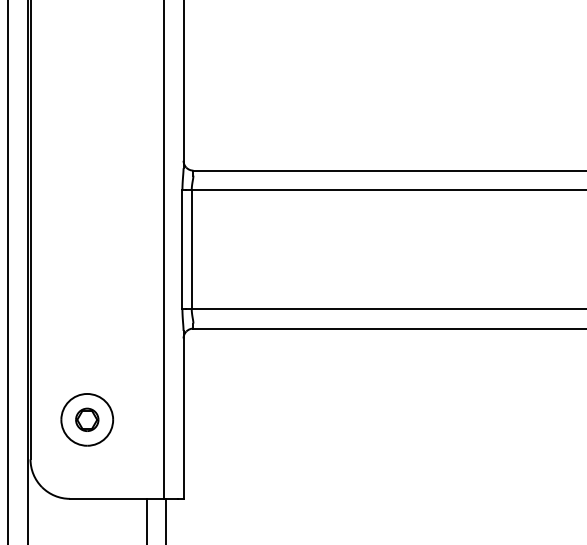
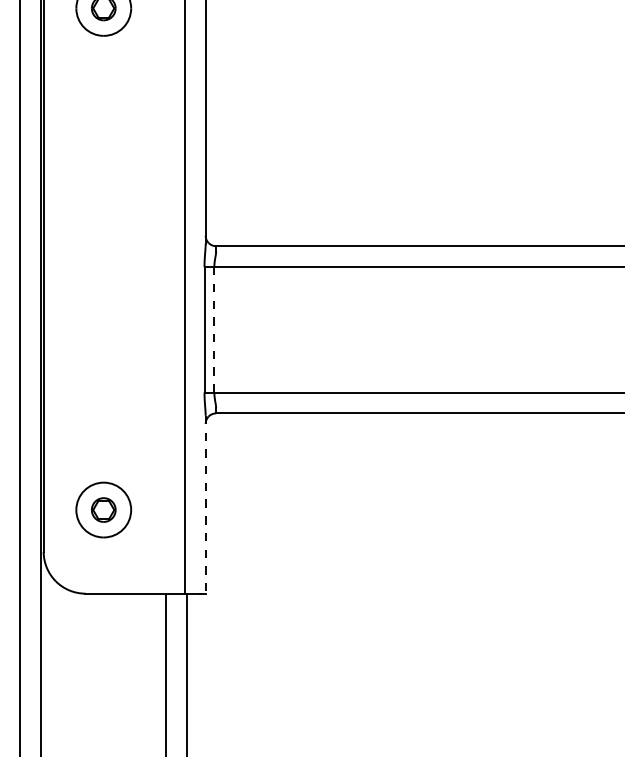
line: (191, 249) -> (214, 329), solid -> dashed
line: (183, 414) -> (205, 504), solid -> dashed

